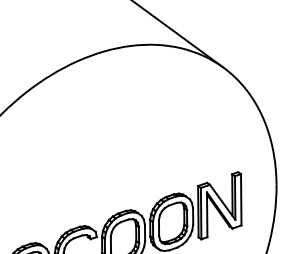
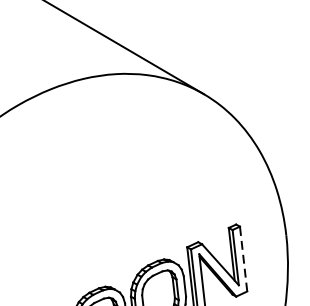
line: (241, 199) -> (243, 258), solid -> dashed

